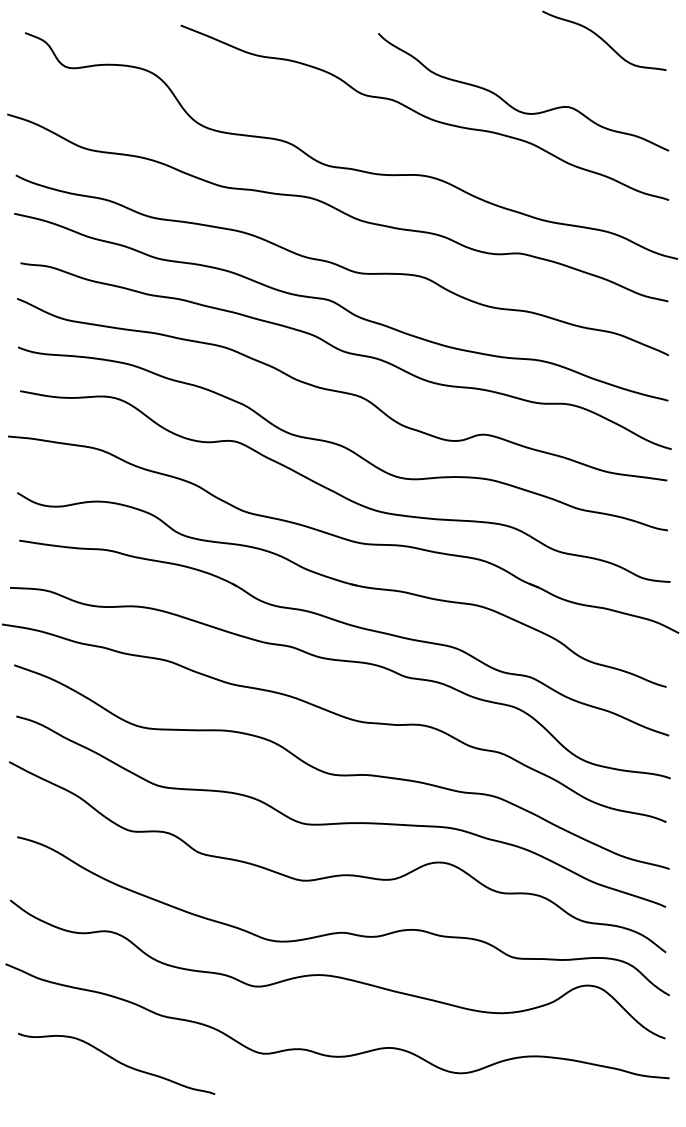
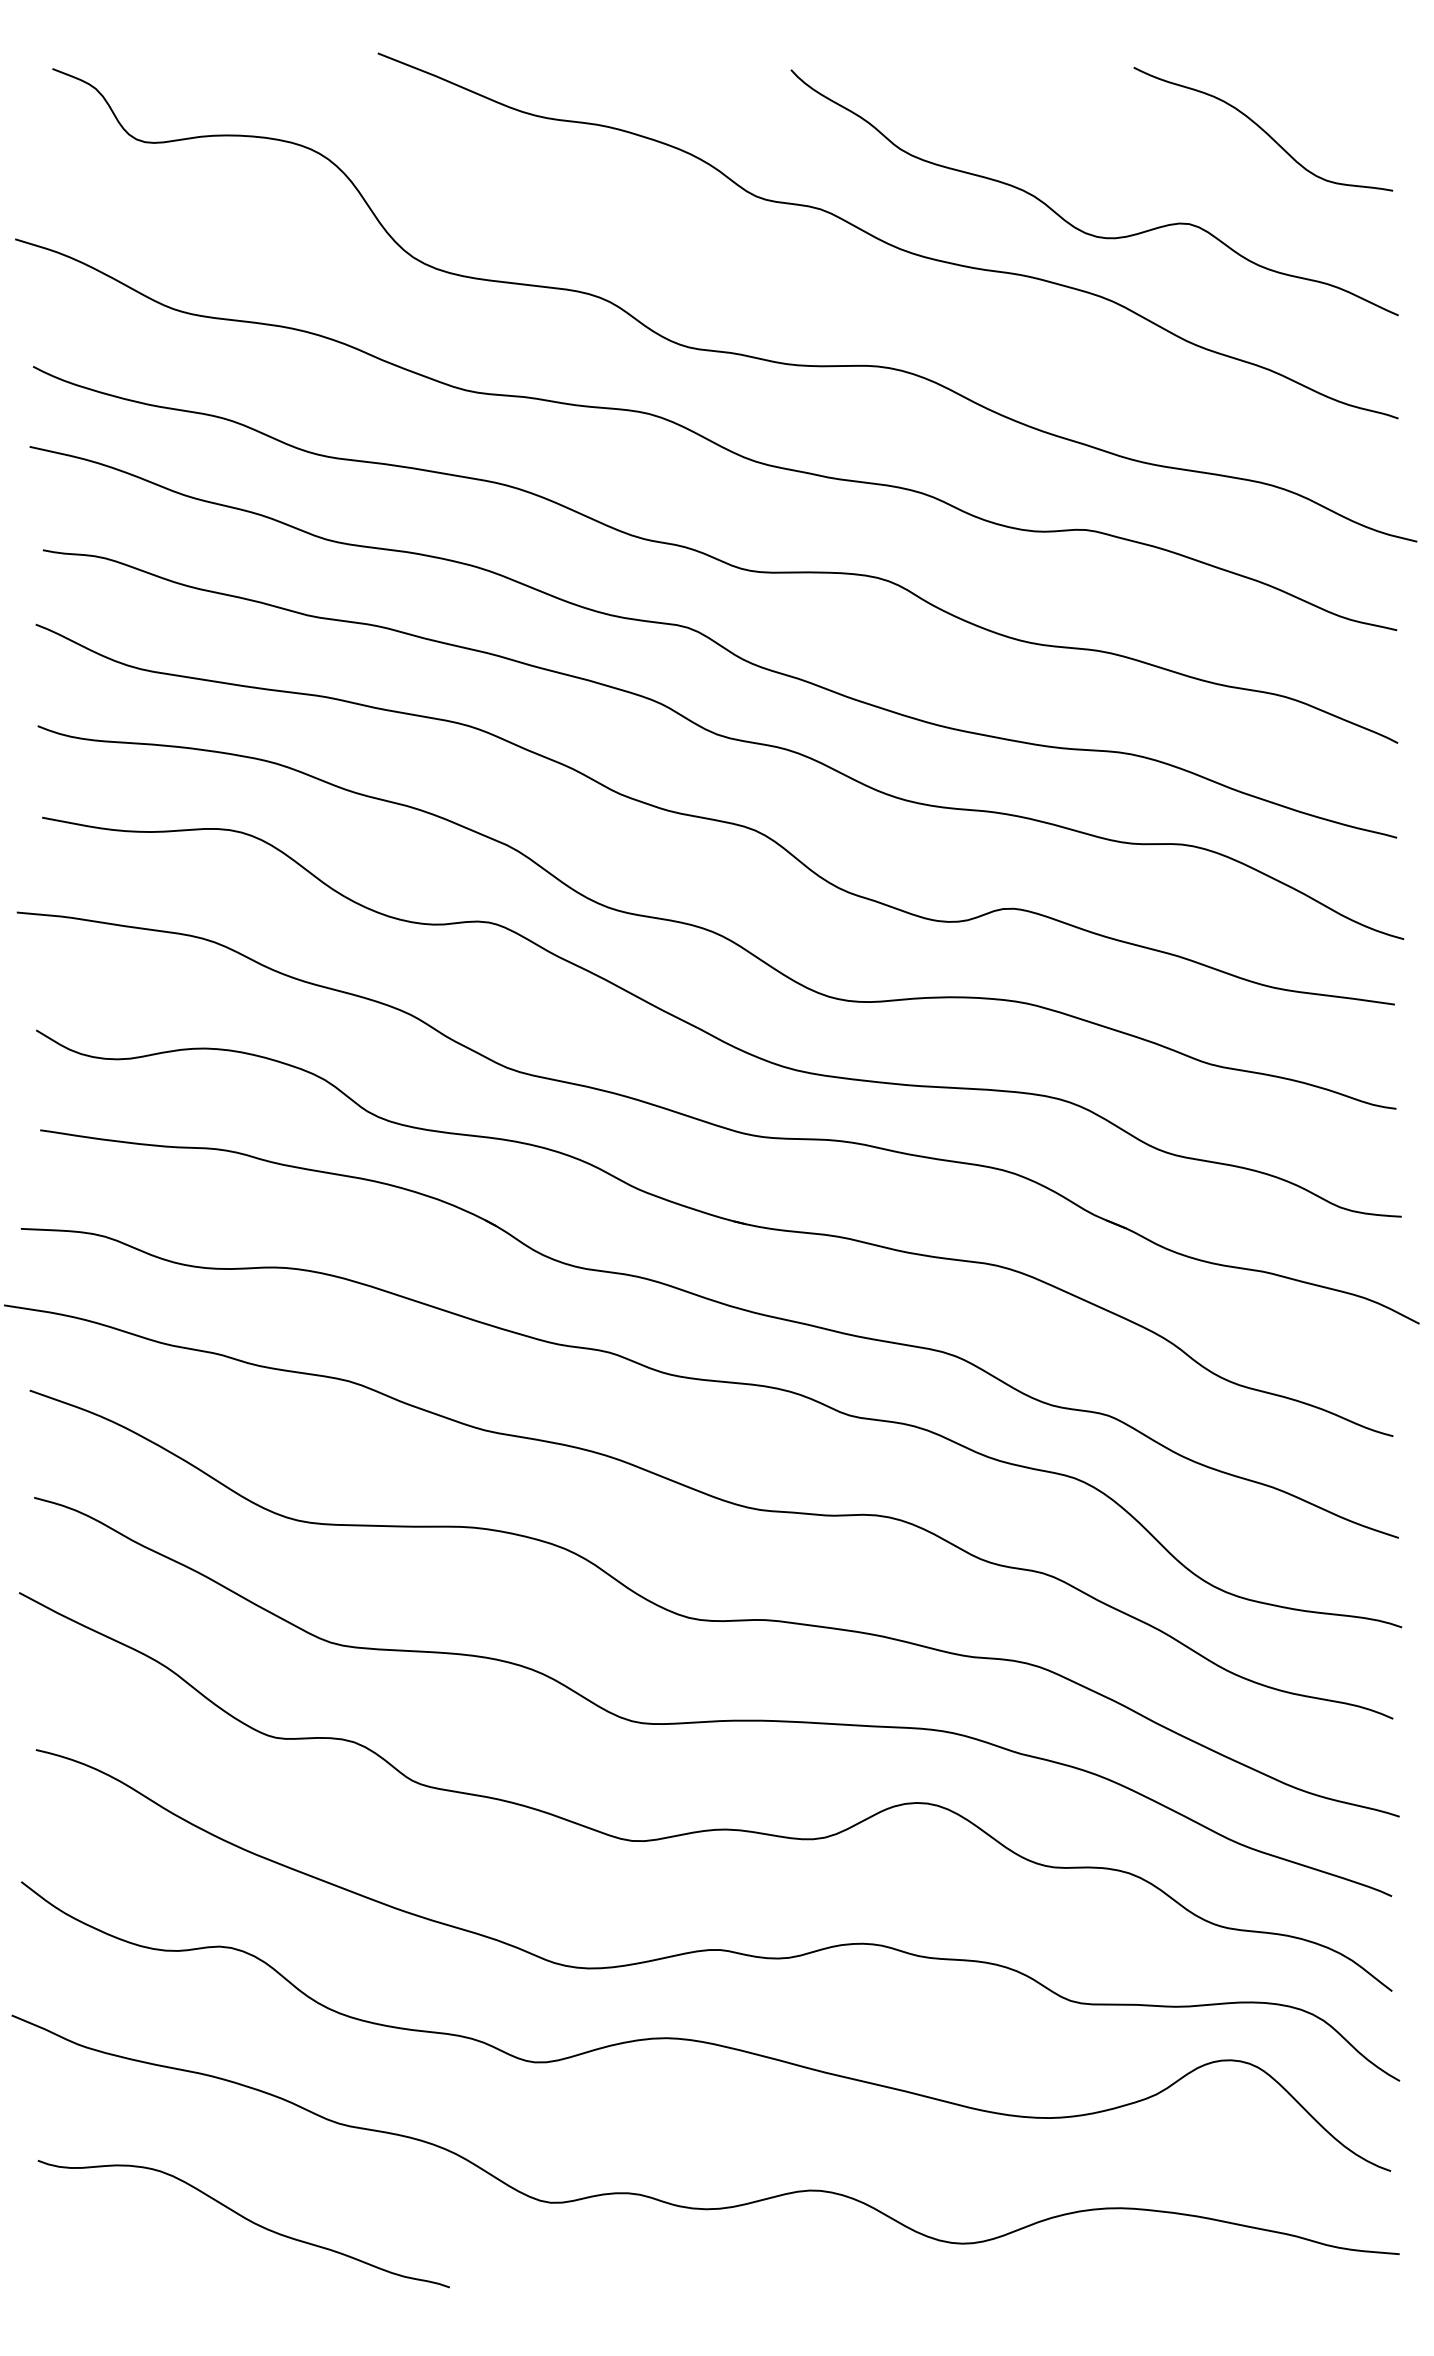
curve: (604, 40) -> (1263, 128), moved

